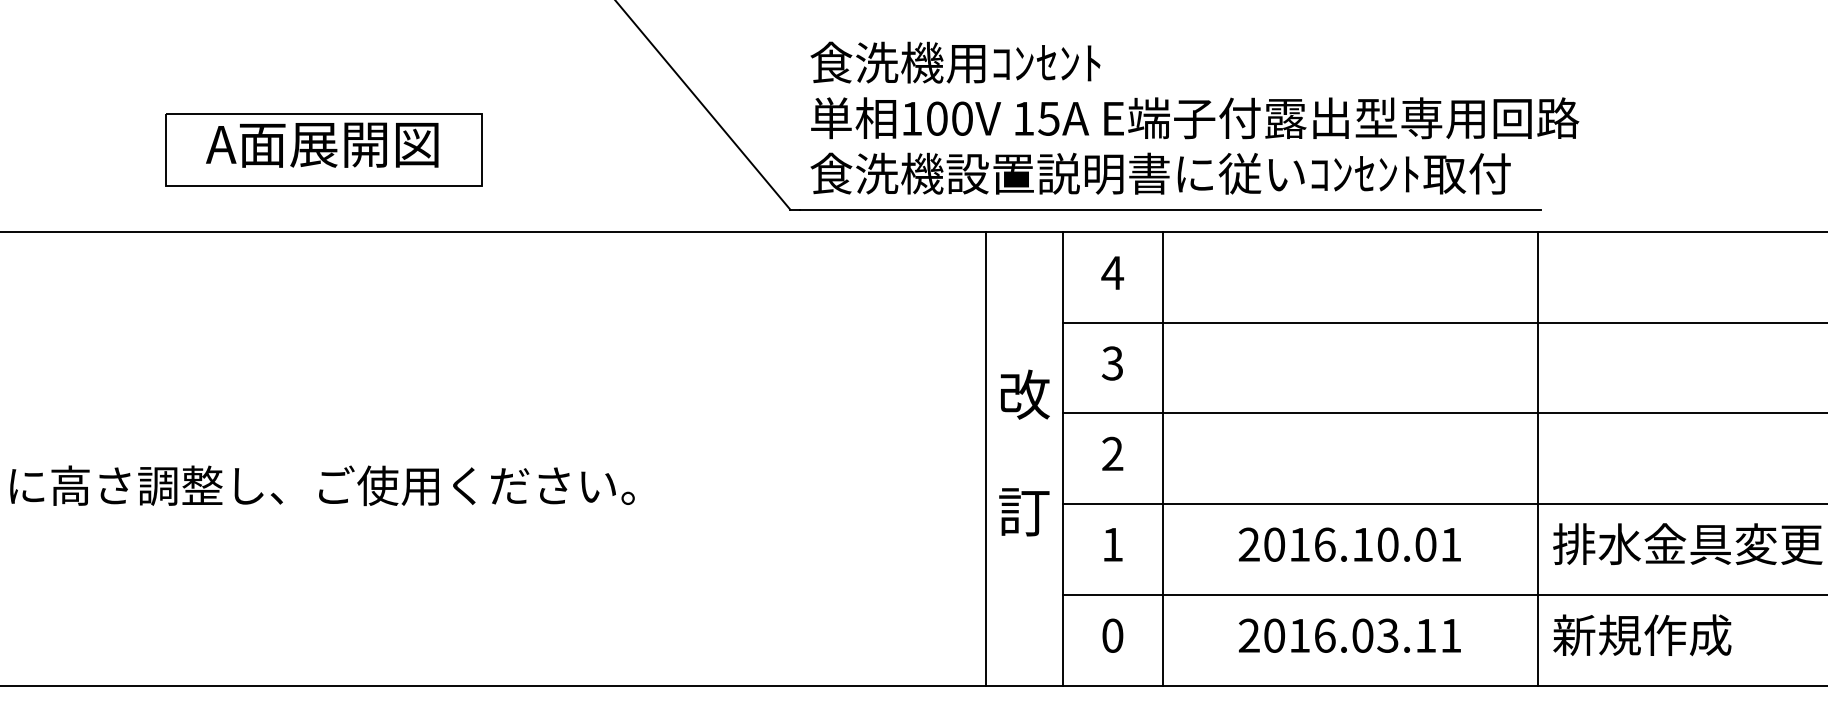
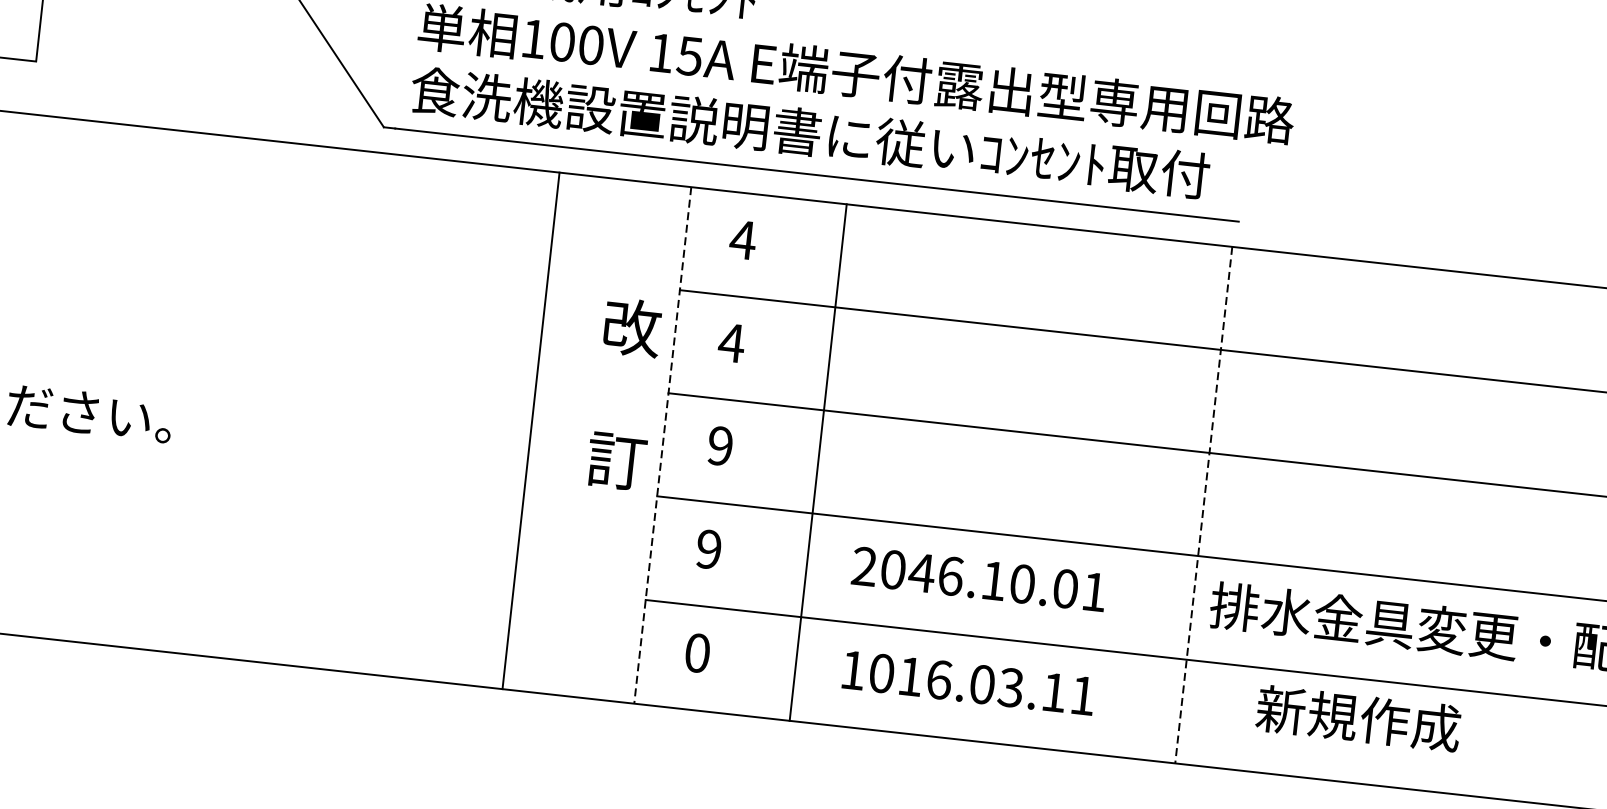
text: (1112, 363) -> (731, 342), 3 -> 4
text: (1024, 452) -> (624, 393), moved
text: (1112, 454) -> (720, 446), 2 -> 9
line: (986, 458) -> (531, 430), moved
line: (1062, 458) -> (662, 444), solid -> dashed
line: (1163, 458) -> (818, 462), moved
line: (1537, 458) -> (1203, 504), solid -> dashed
text: (1112, 544) -> (708, 549), 1 -> 9
text: (1299, 544) -> (921, 572), 2016.10.01 -> 2046.10.01
text: (1248, 635) -> (852, 669), 2016.03.11 -> 1016.03.11
text: (1642, 635) -> (1358, 718), moved

